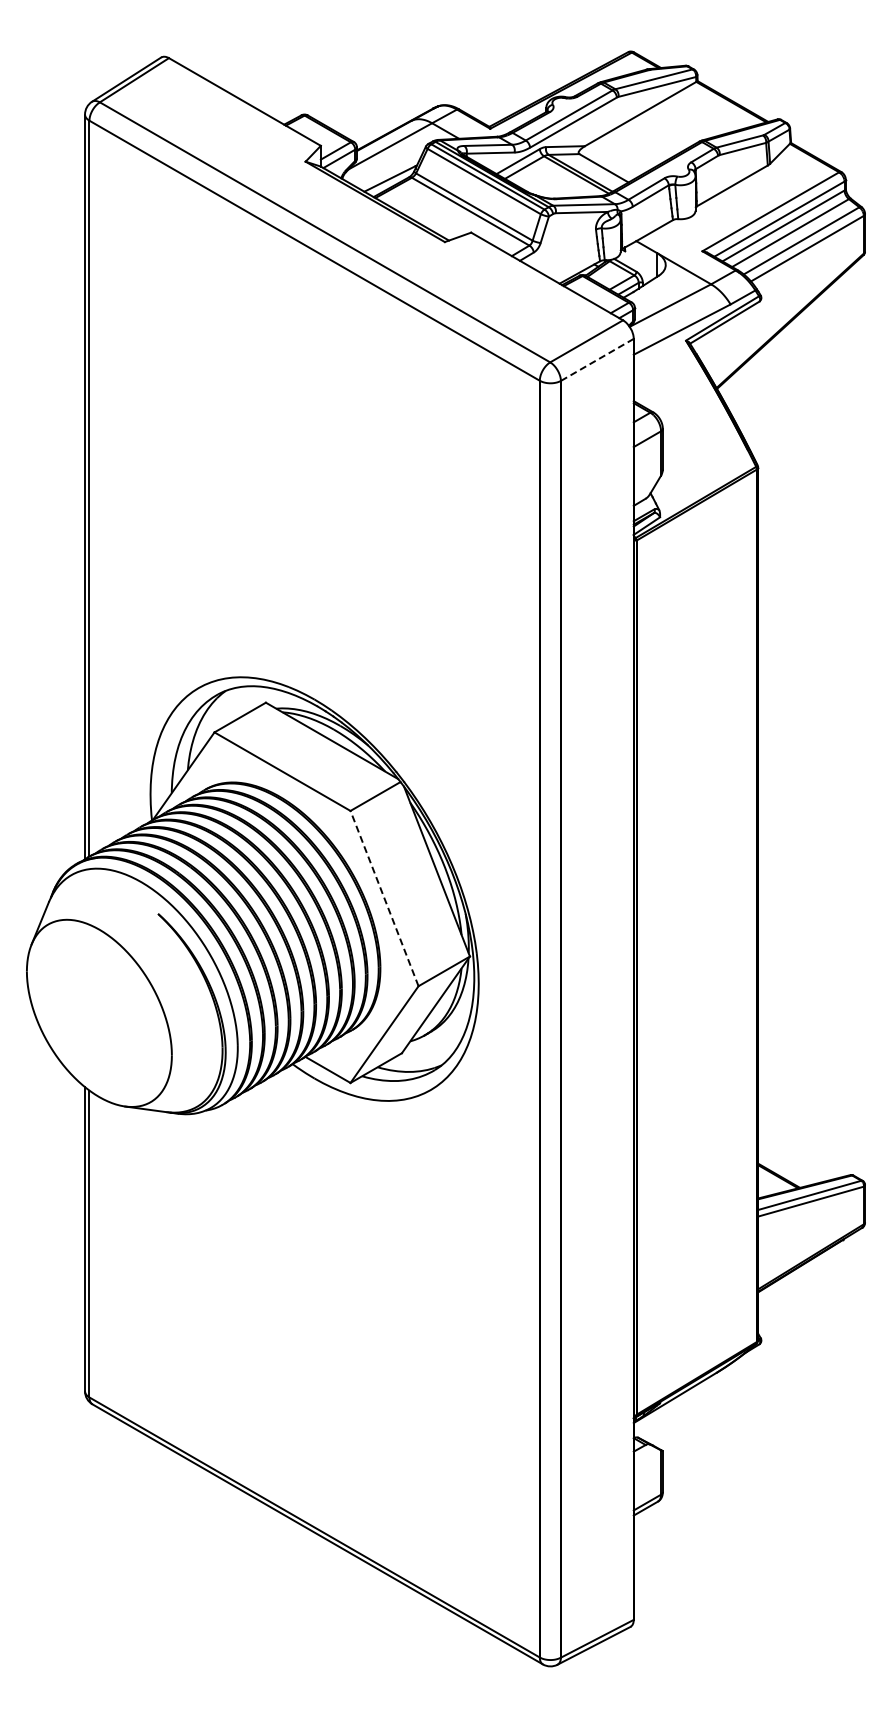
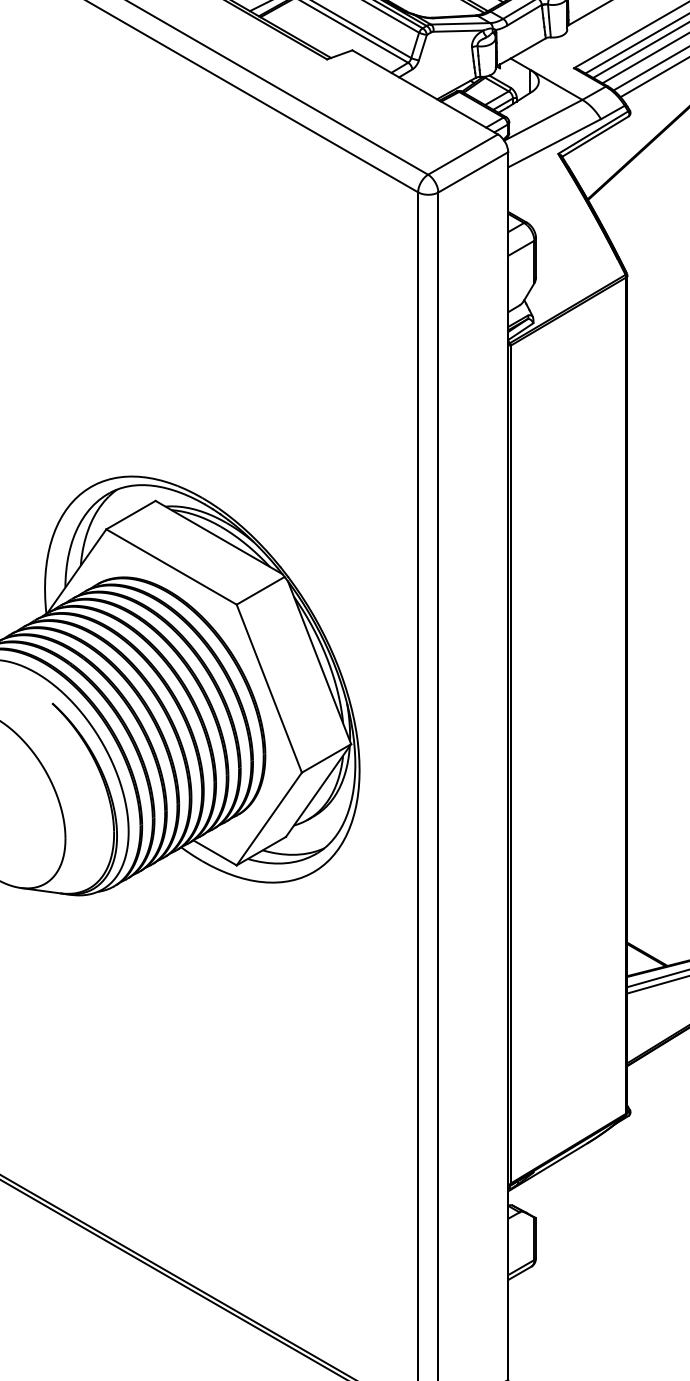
line: (596, 360) -> (472, 172), dashed -> solid
line: (384, 898) -> (269, 688), dashed -> solid

